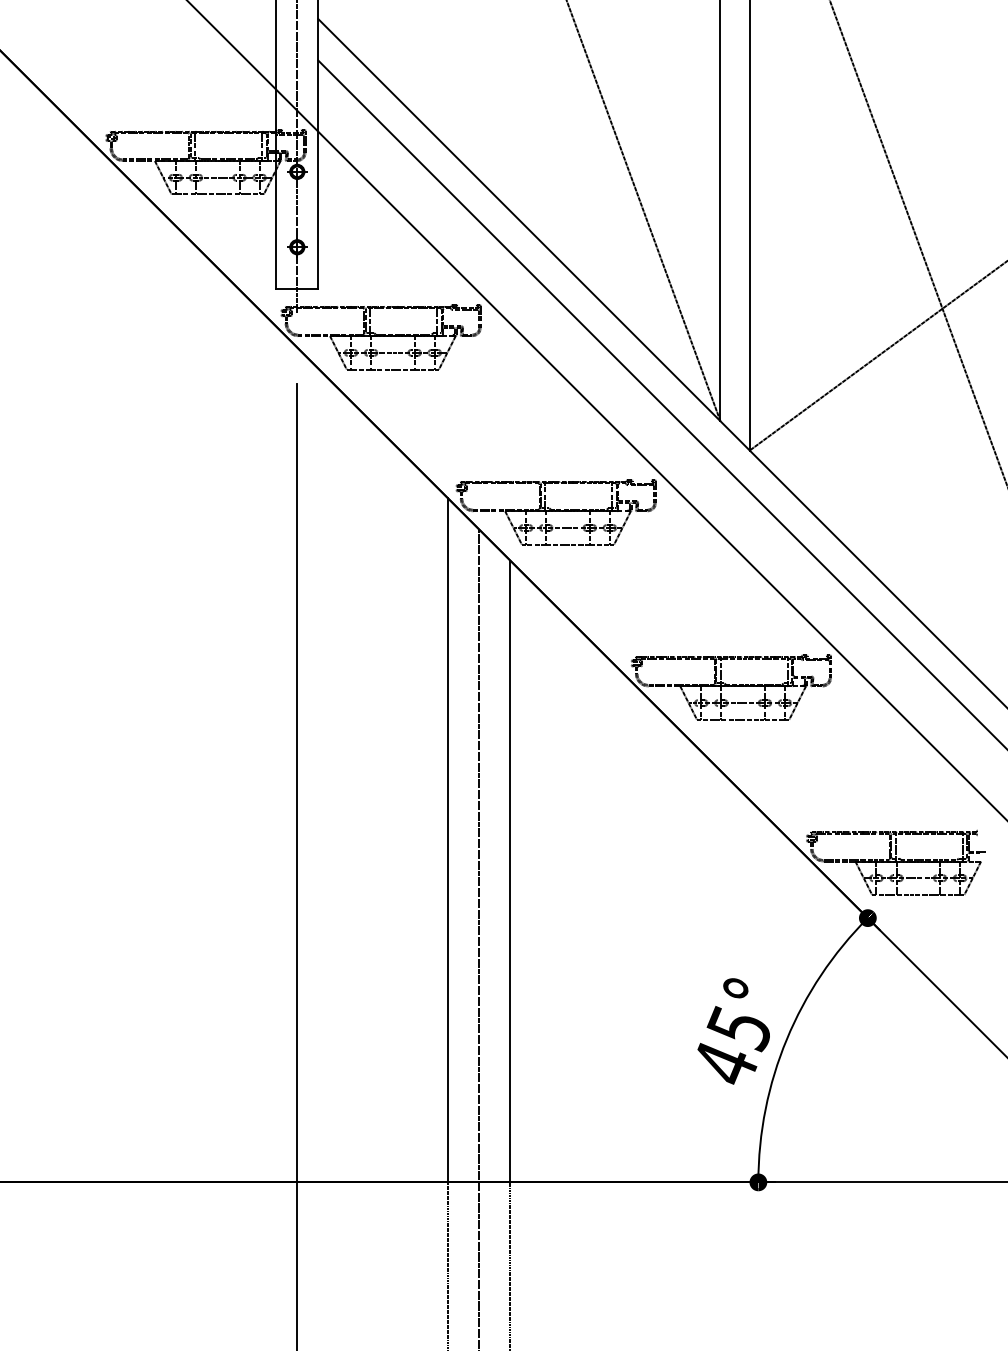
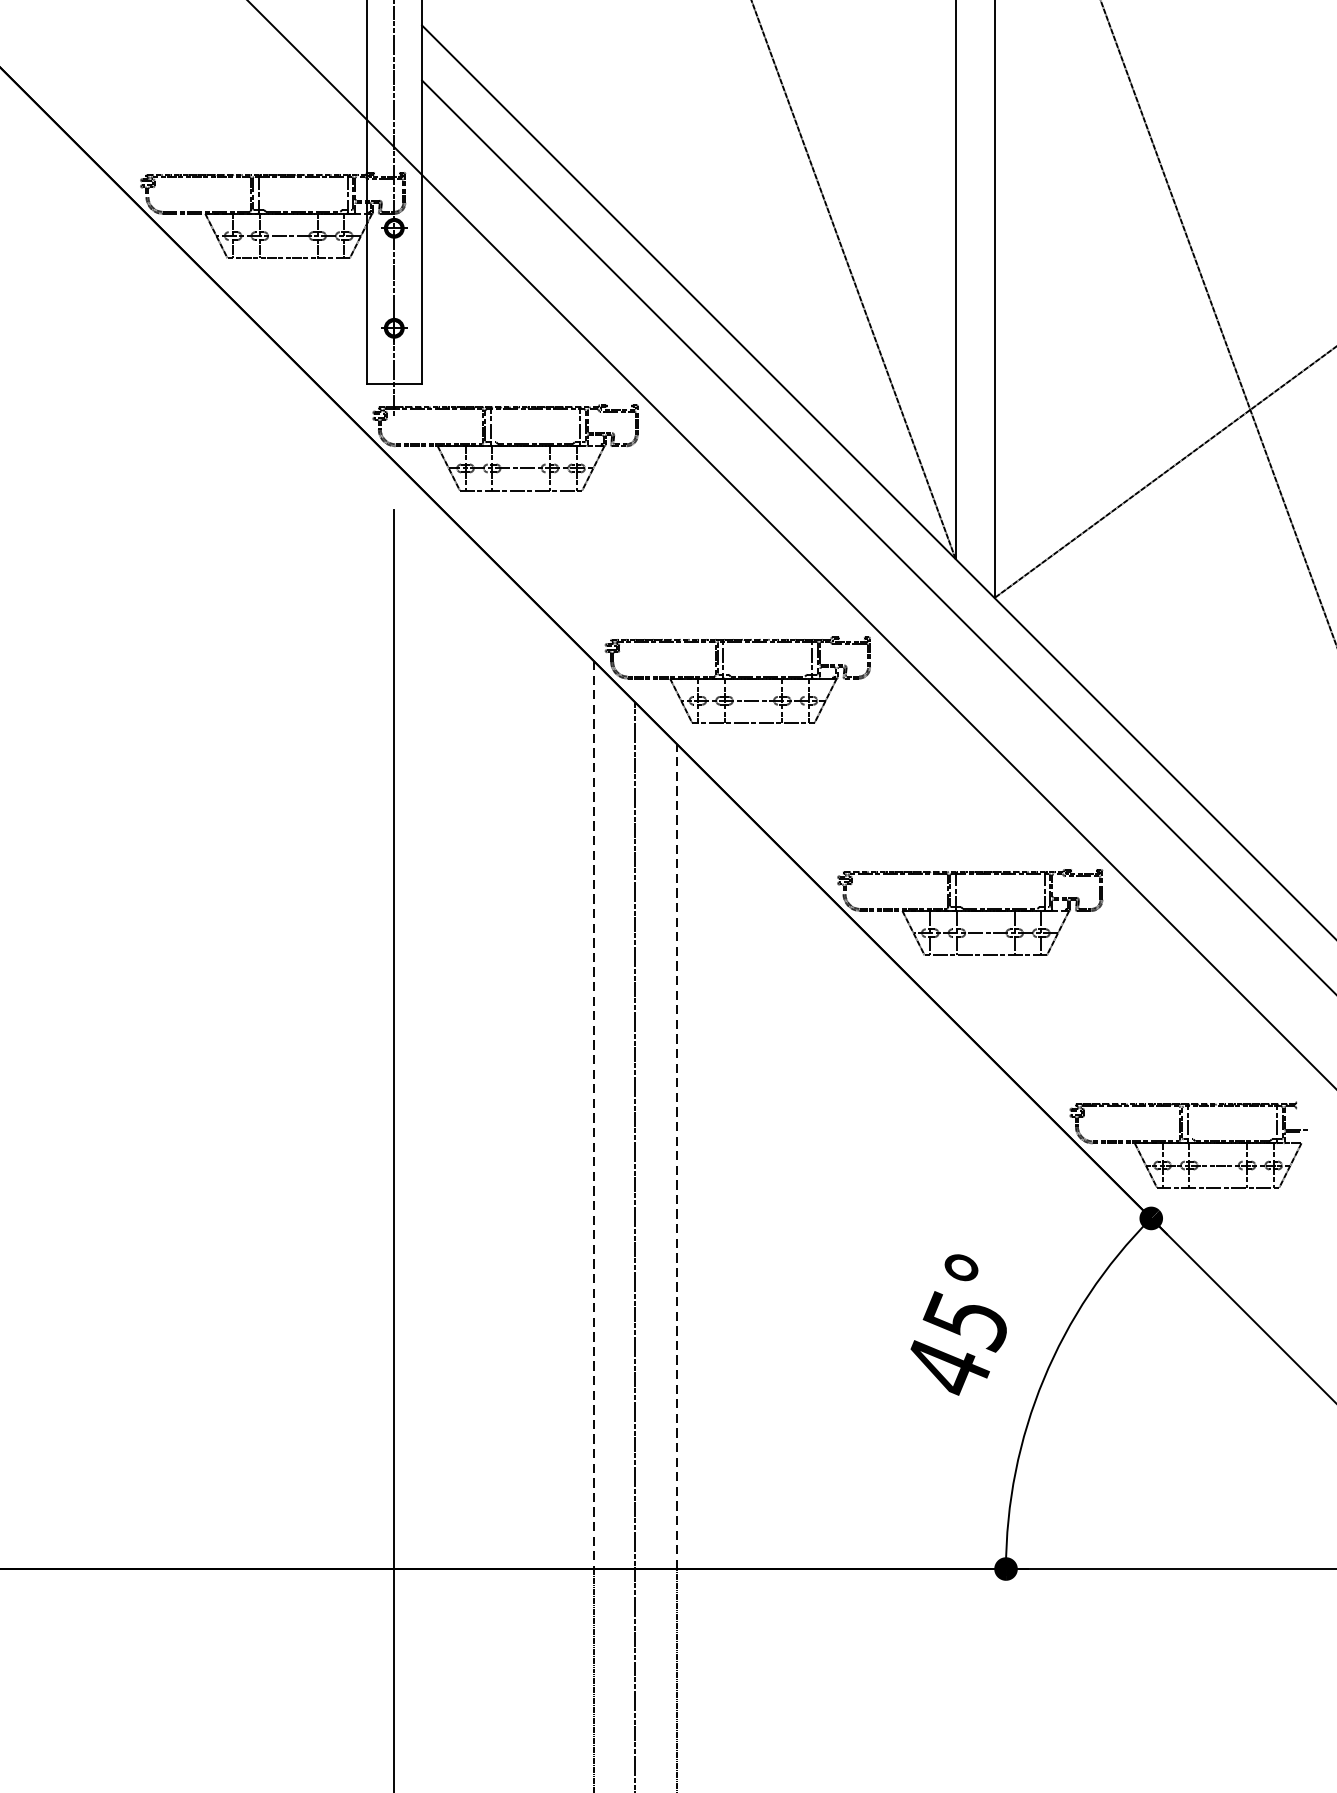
line: (447, 840) -> (593, 1115), solid -> dashed
line: (510, 871) -> (677, 1156), solid -> dashed
text: (733, 1031) -> (958, 1325), moved

